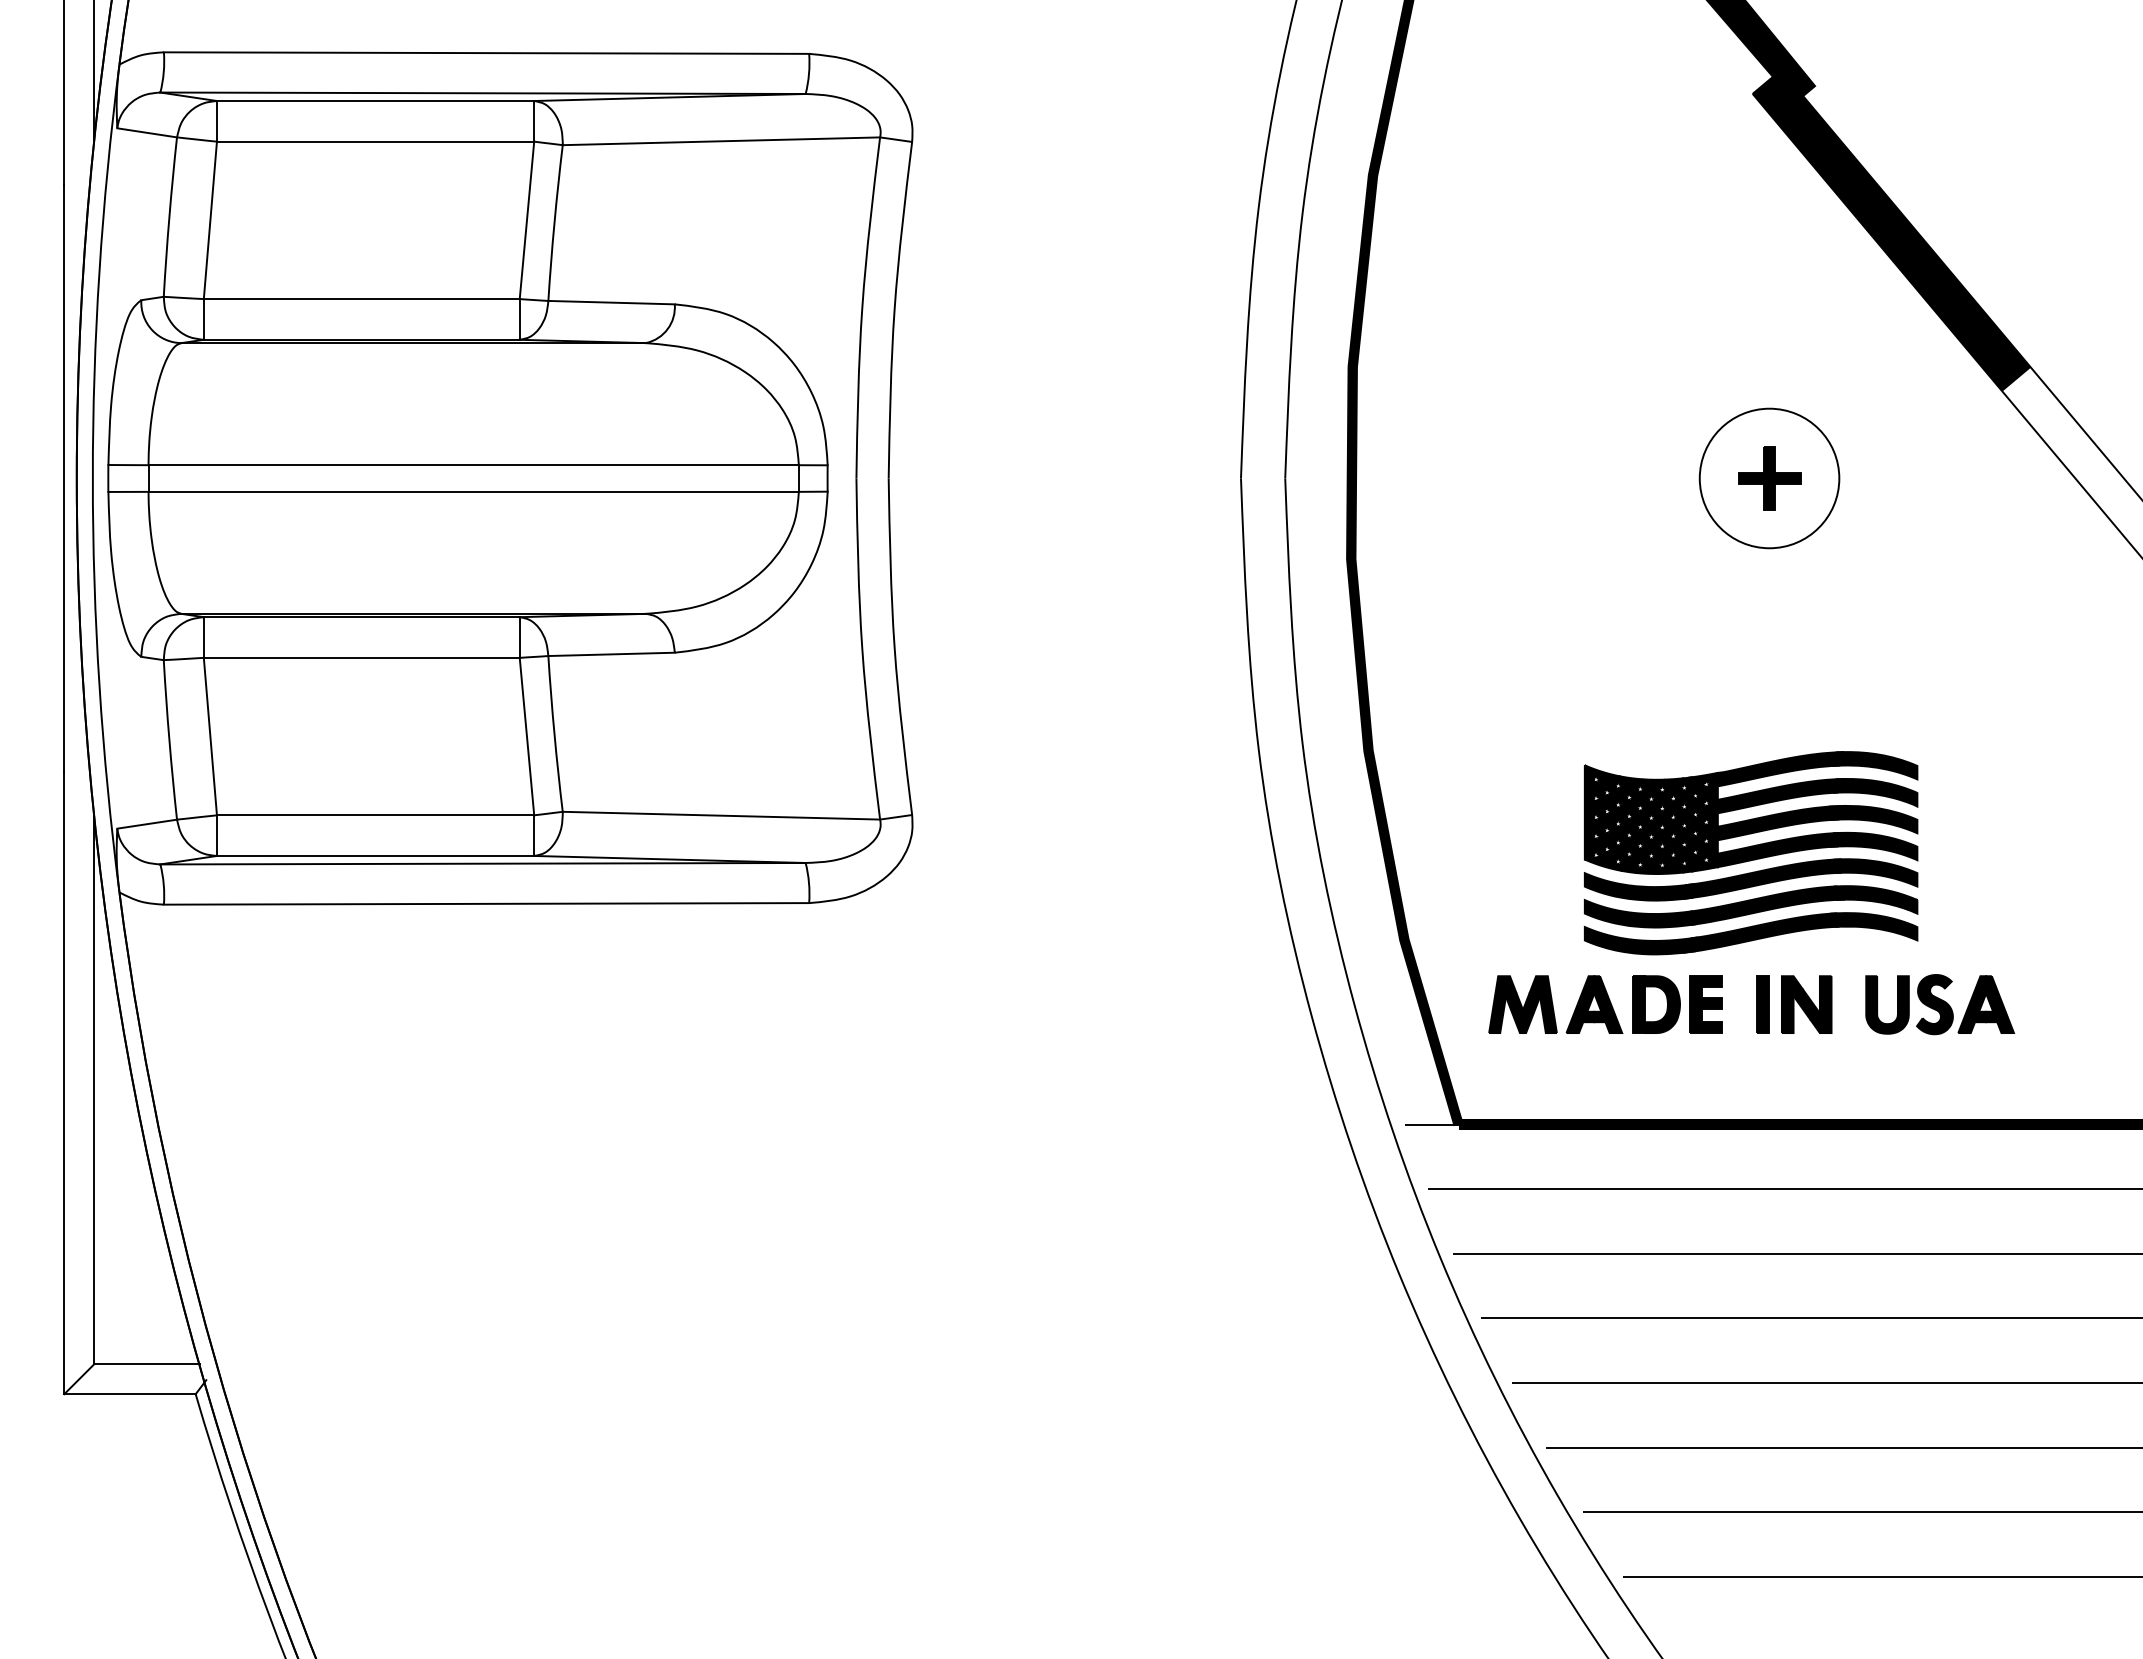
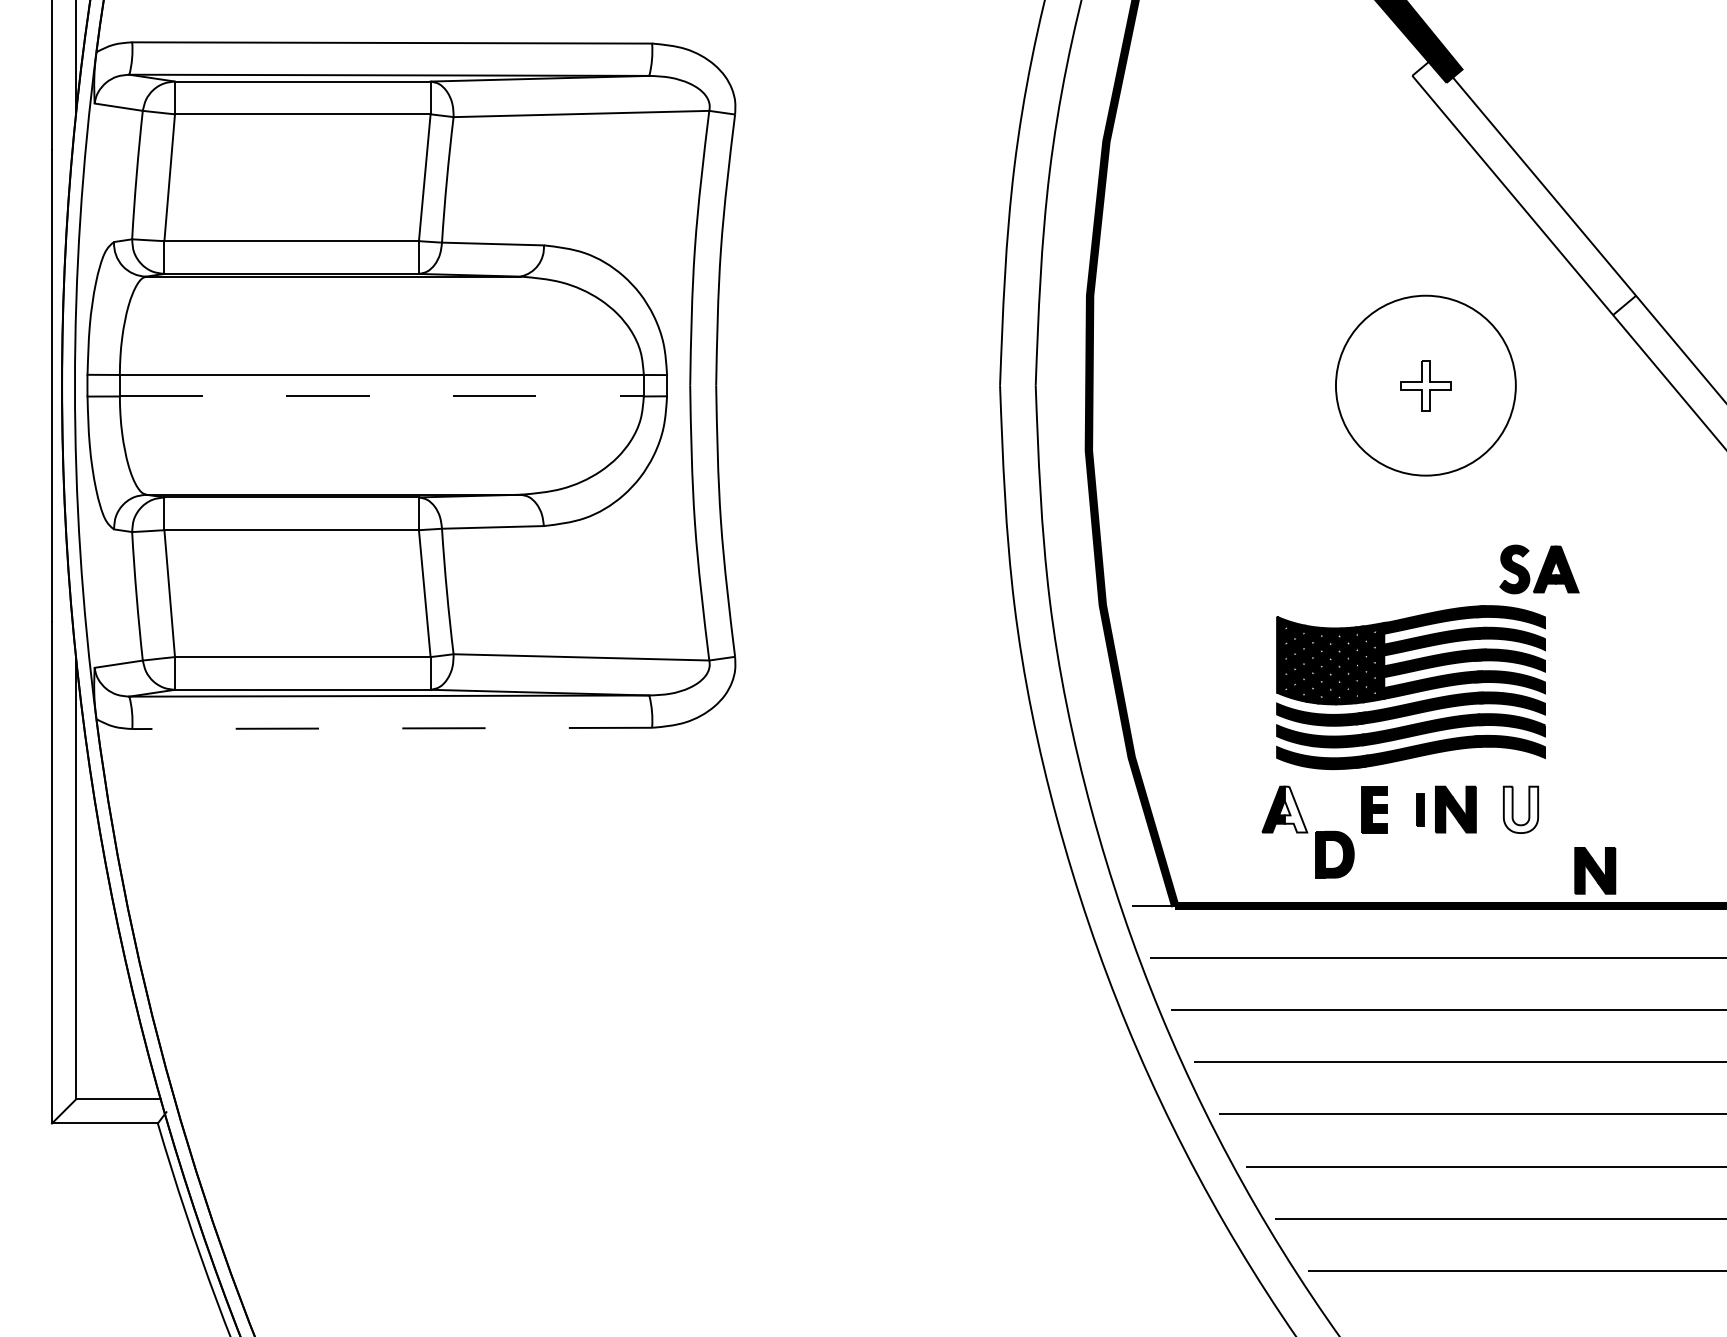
fill: (1891, 233) -> (1524, 188), removed
circle: (1769, 478) -> (1425, 385), size x1.6
fill: (1769, 478) -> (1425, 385), removed
line: (474, 491) -> (382, 396), solid -> dashed
line: (486, 903) -> (392, 728), solid -> dashed
part: (1522, 1004) -> (1226, 809), removed
fill: (1608, 1004) -> (1296, 809), removed
part: (1656, 1004) -> (1334, 854), moved
part: (1762, 1004) -> (1420, 809), size x0.7
fill: (1887, 1004) -> (1520, 809), removed
part: (1965, 1004) -> (1539, 569), moved
part: (1979, 1080) -> (1595, 870), added

